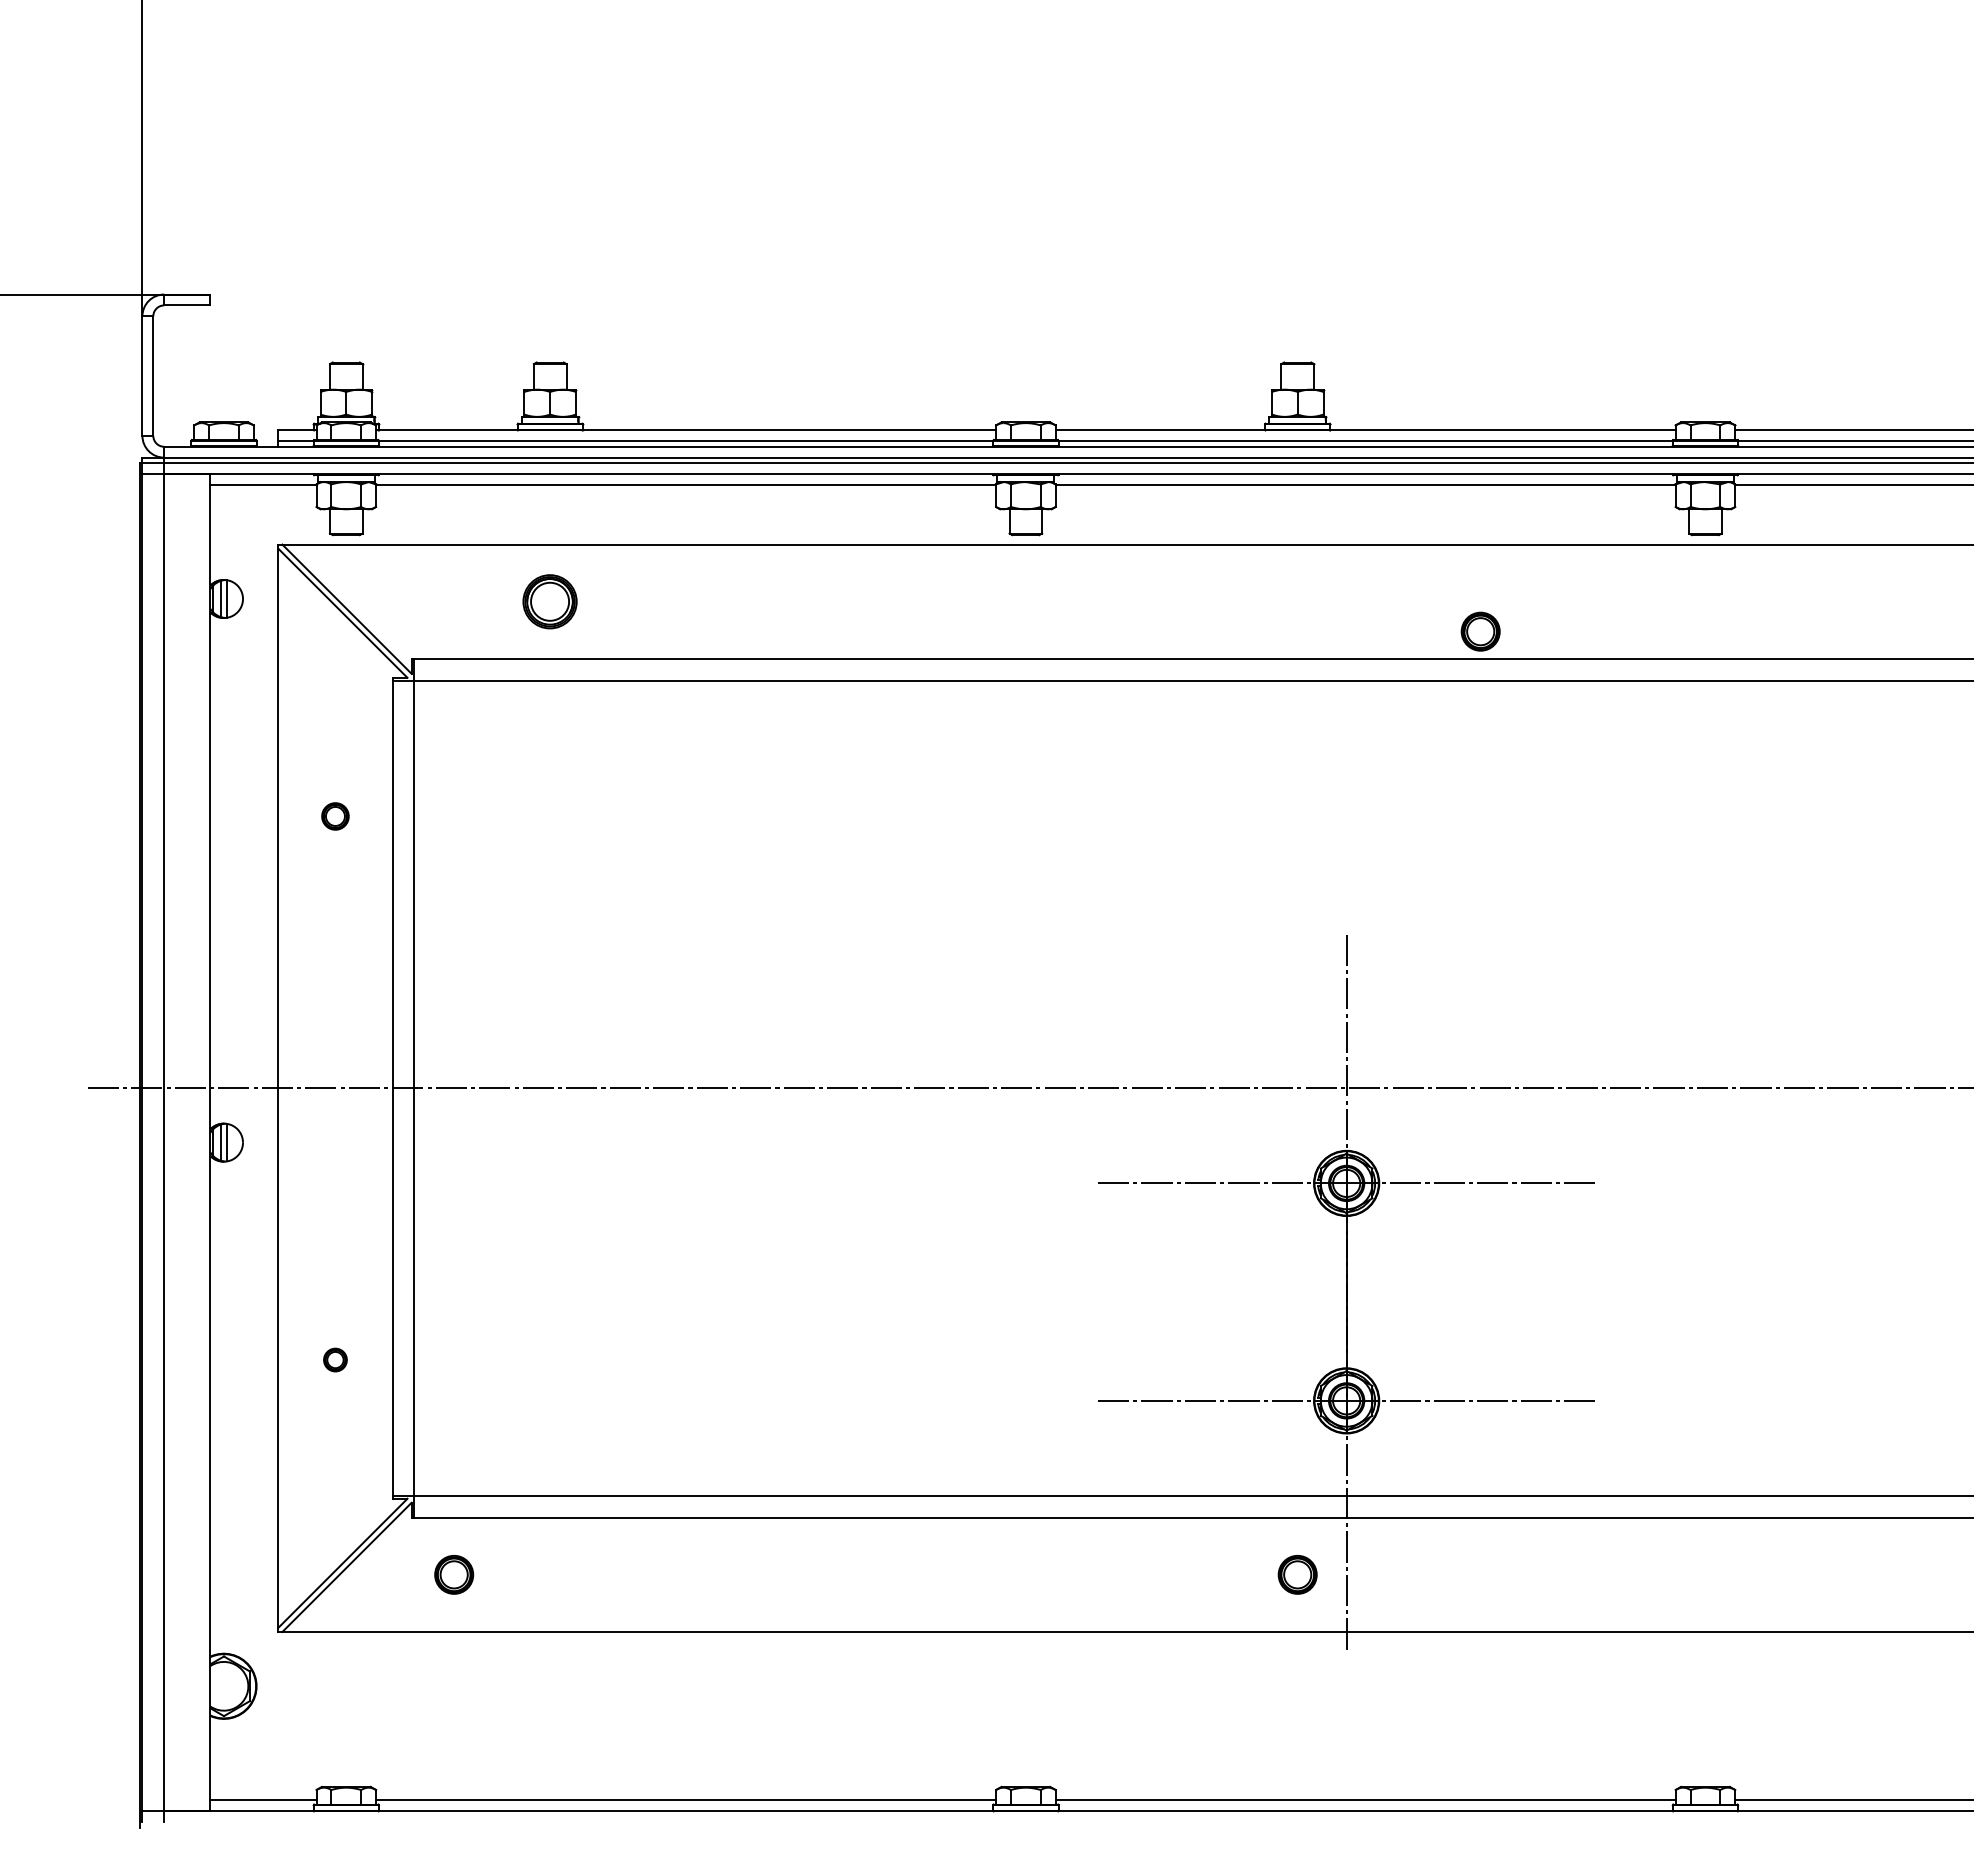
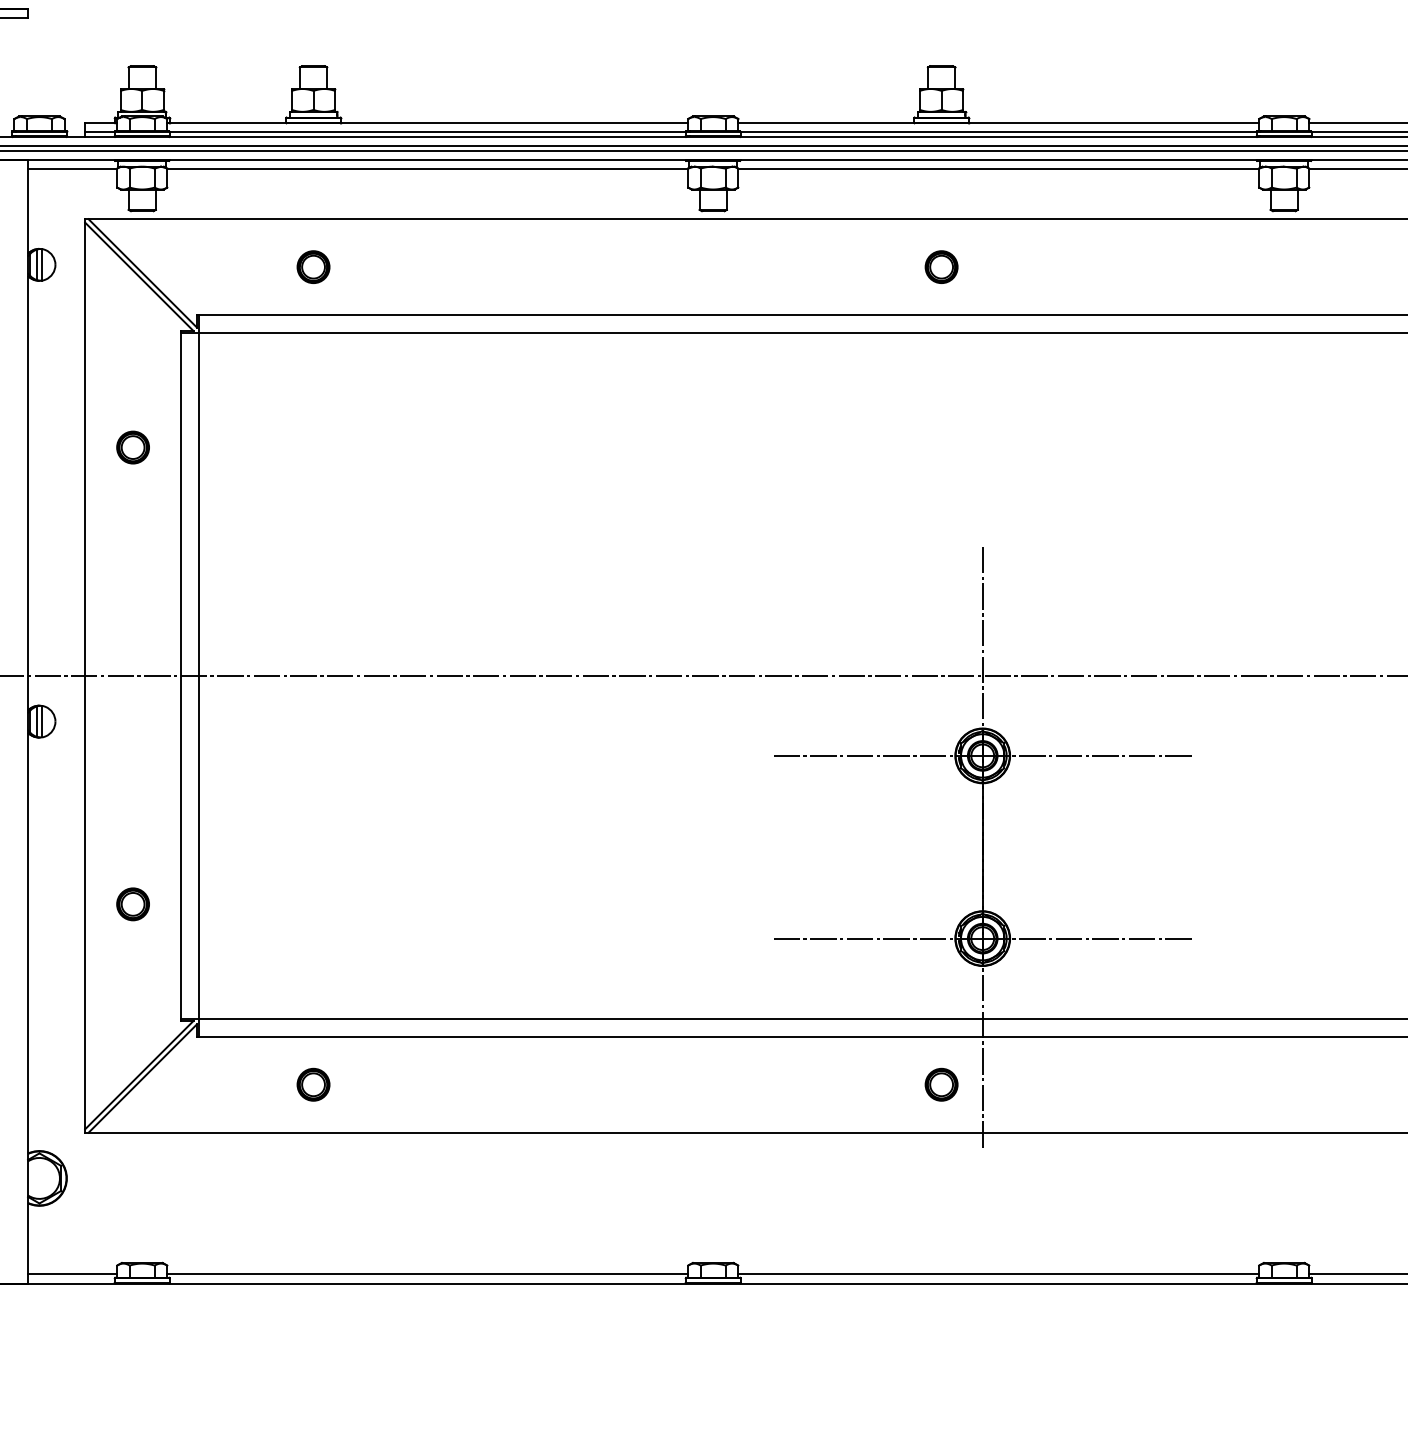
part: (550, 601) -> (313, 266), size x0.71
part: (1480, 631) -> (941, 266), moved
part: (335, 816) -> (133, 447), size x1.43
part: (335, 1359) -> (133, 903), size x1.67
part: (454, 1574) -> (313, 1084), moved

